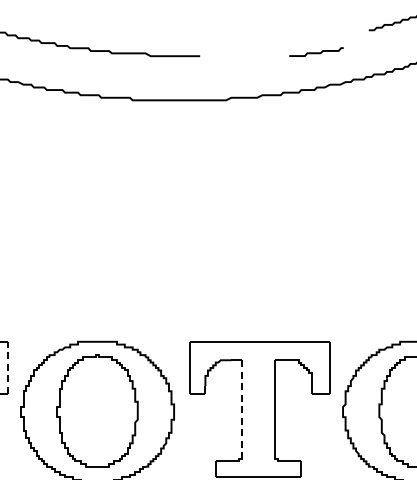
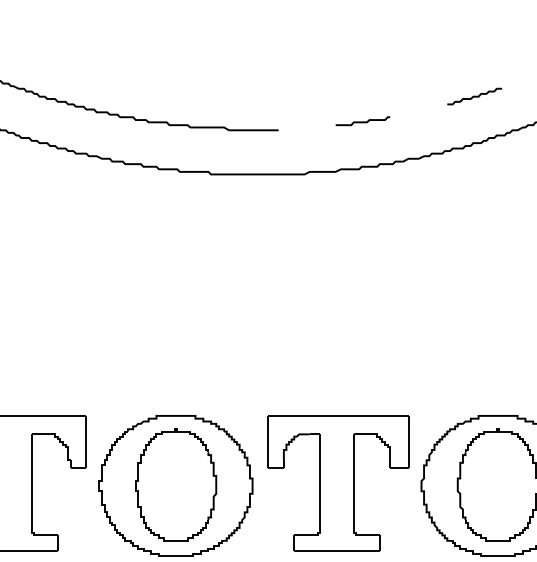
curve: (316, 52) -> (362, 121), moved
line: (8, 367) -> (86, 441), dashed -> solid
line: (242, 407) -> (320, 481), dashed -> solid

